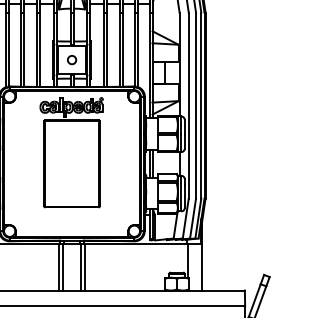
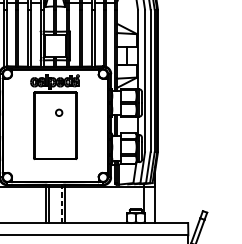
circle: (72, 60) -> (59, 113), moved
line: (80, 266) -> (61, 204), solid -> dashed

